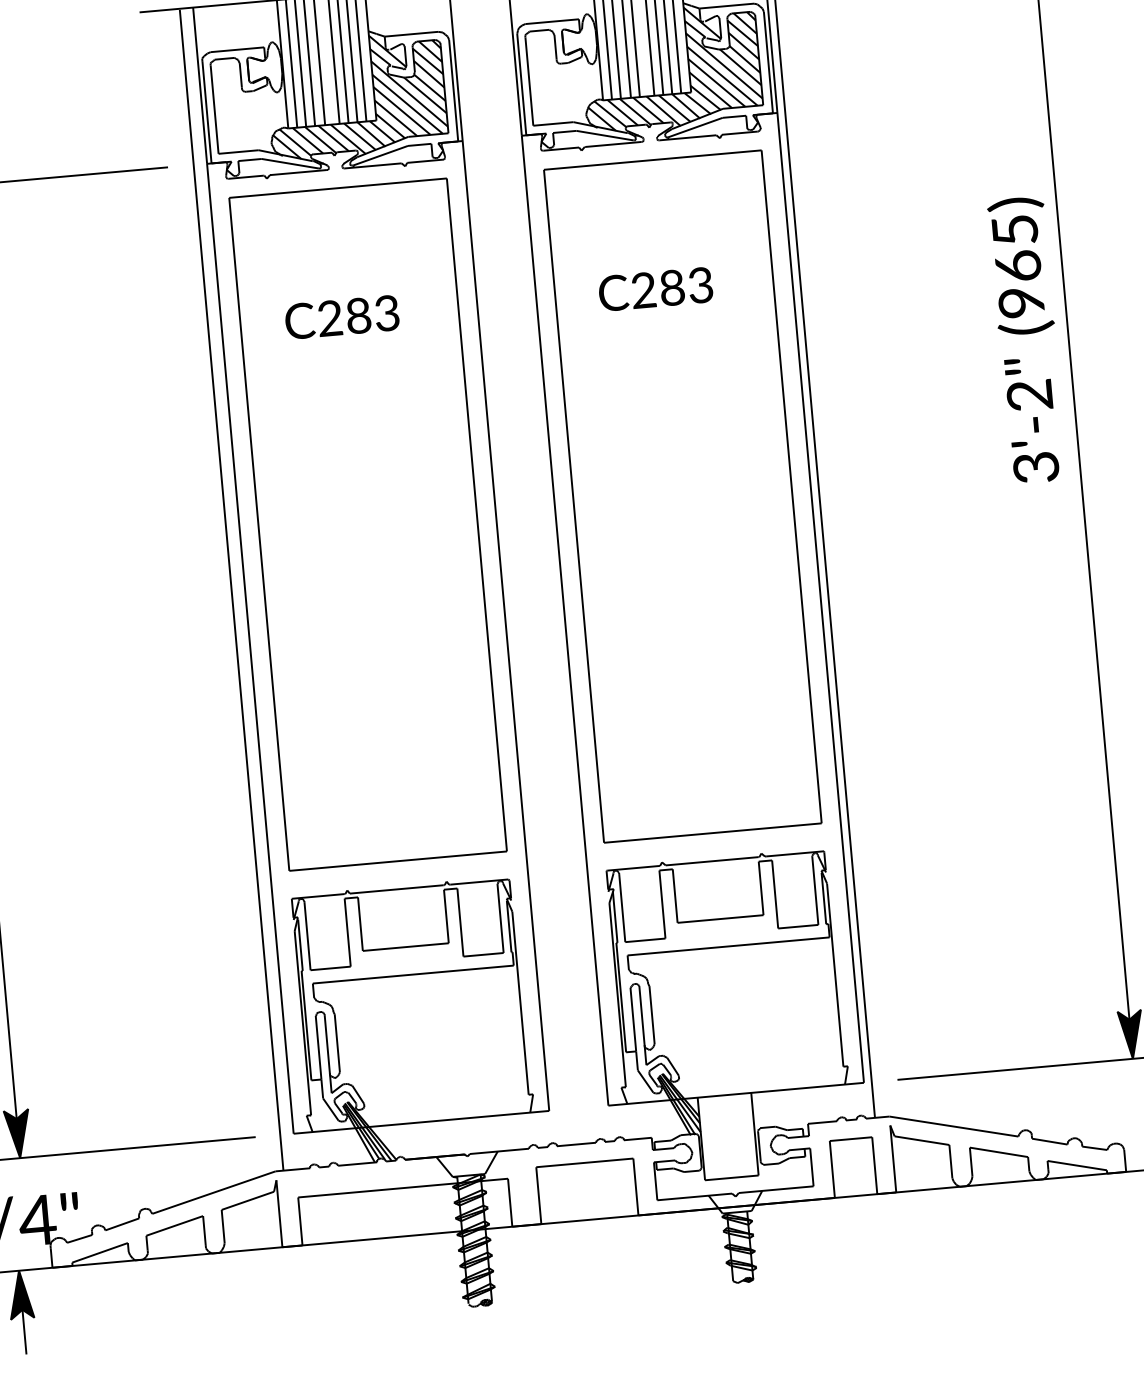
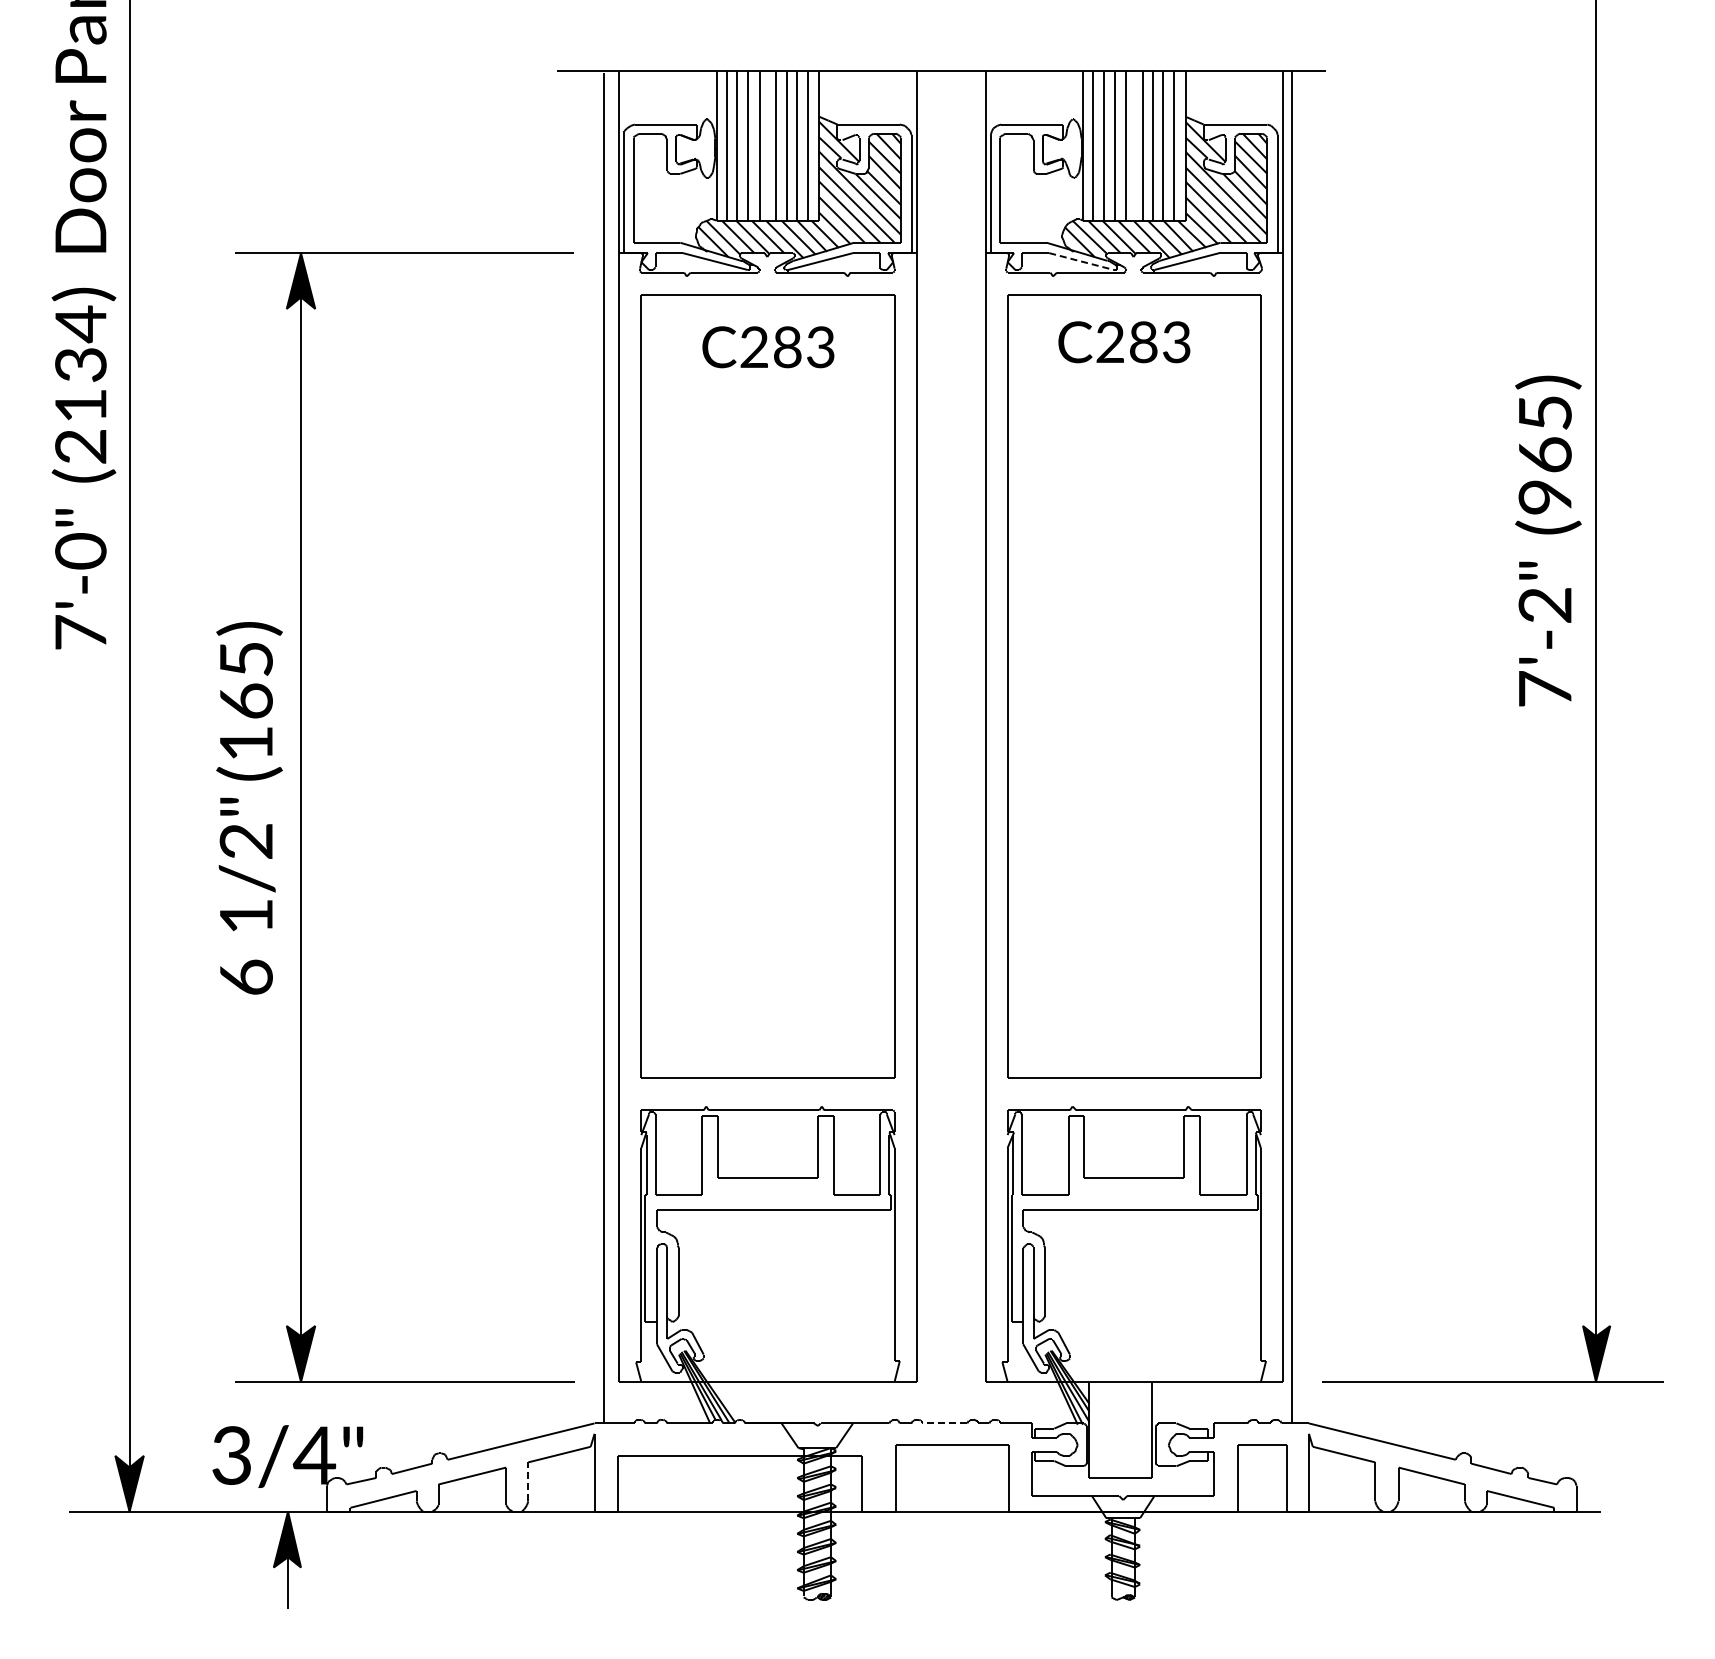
line: (604, 135) -> (1081, 261), solid -> dashed
text: (655, 289) -> (1124, 342), moved
text: (342, 317) -> (768, 347), moved
text: (1035, 467) -> (1544, 688), 3'-2" -> 7'-2"
line: (576, 1144) -> (944, 1423), solid -> dashed
line: (223, 1226) -> (528, 1481), solid -> dashed

